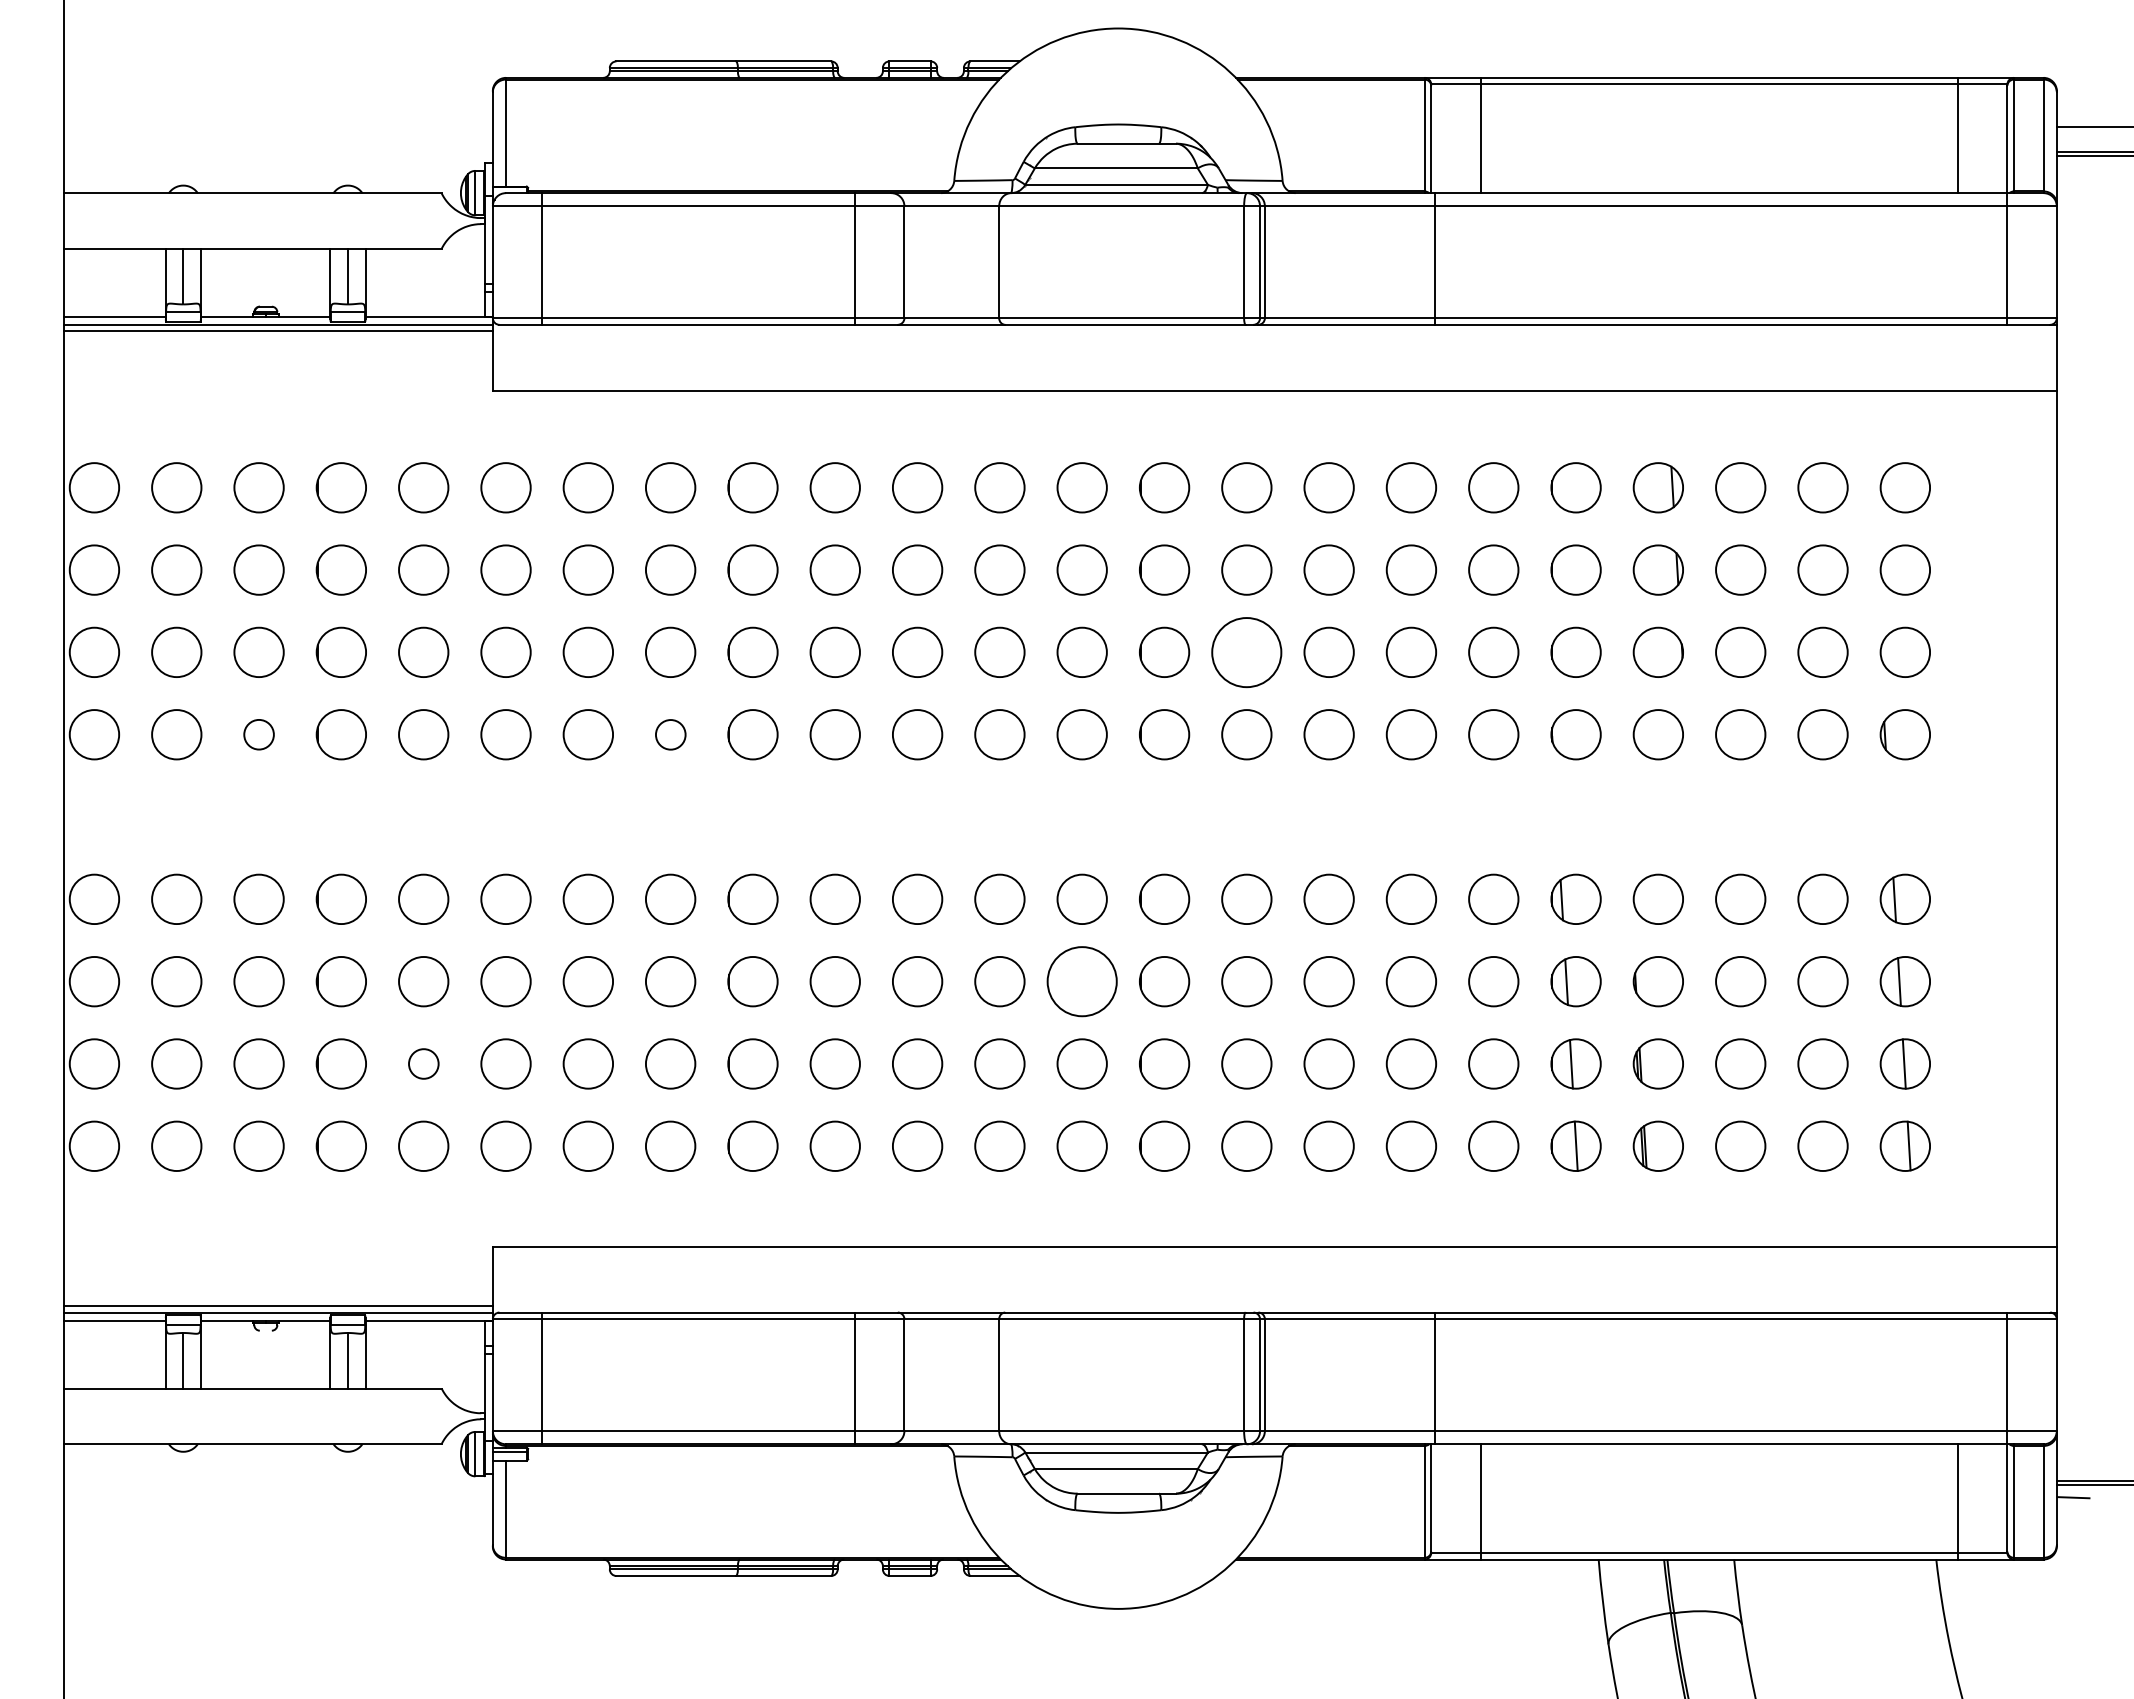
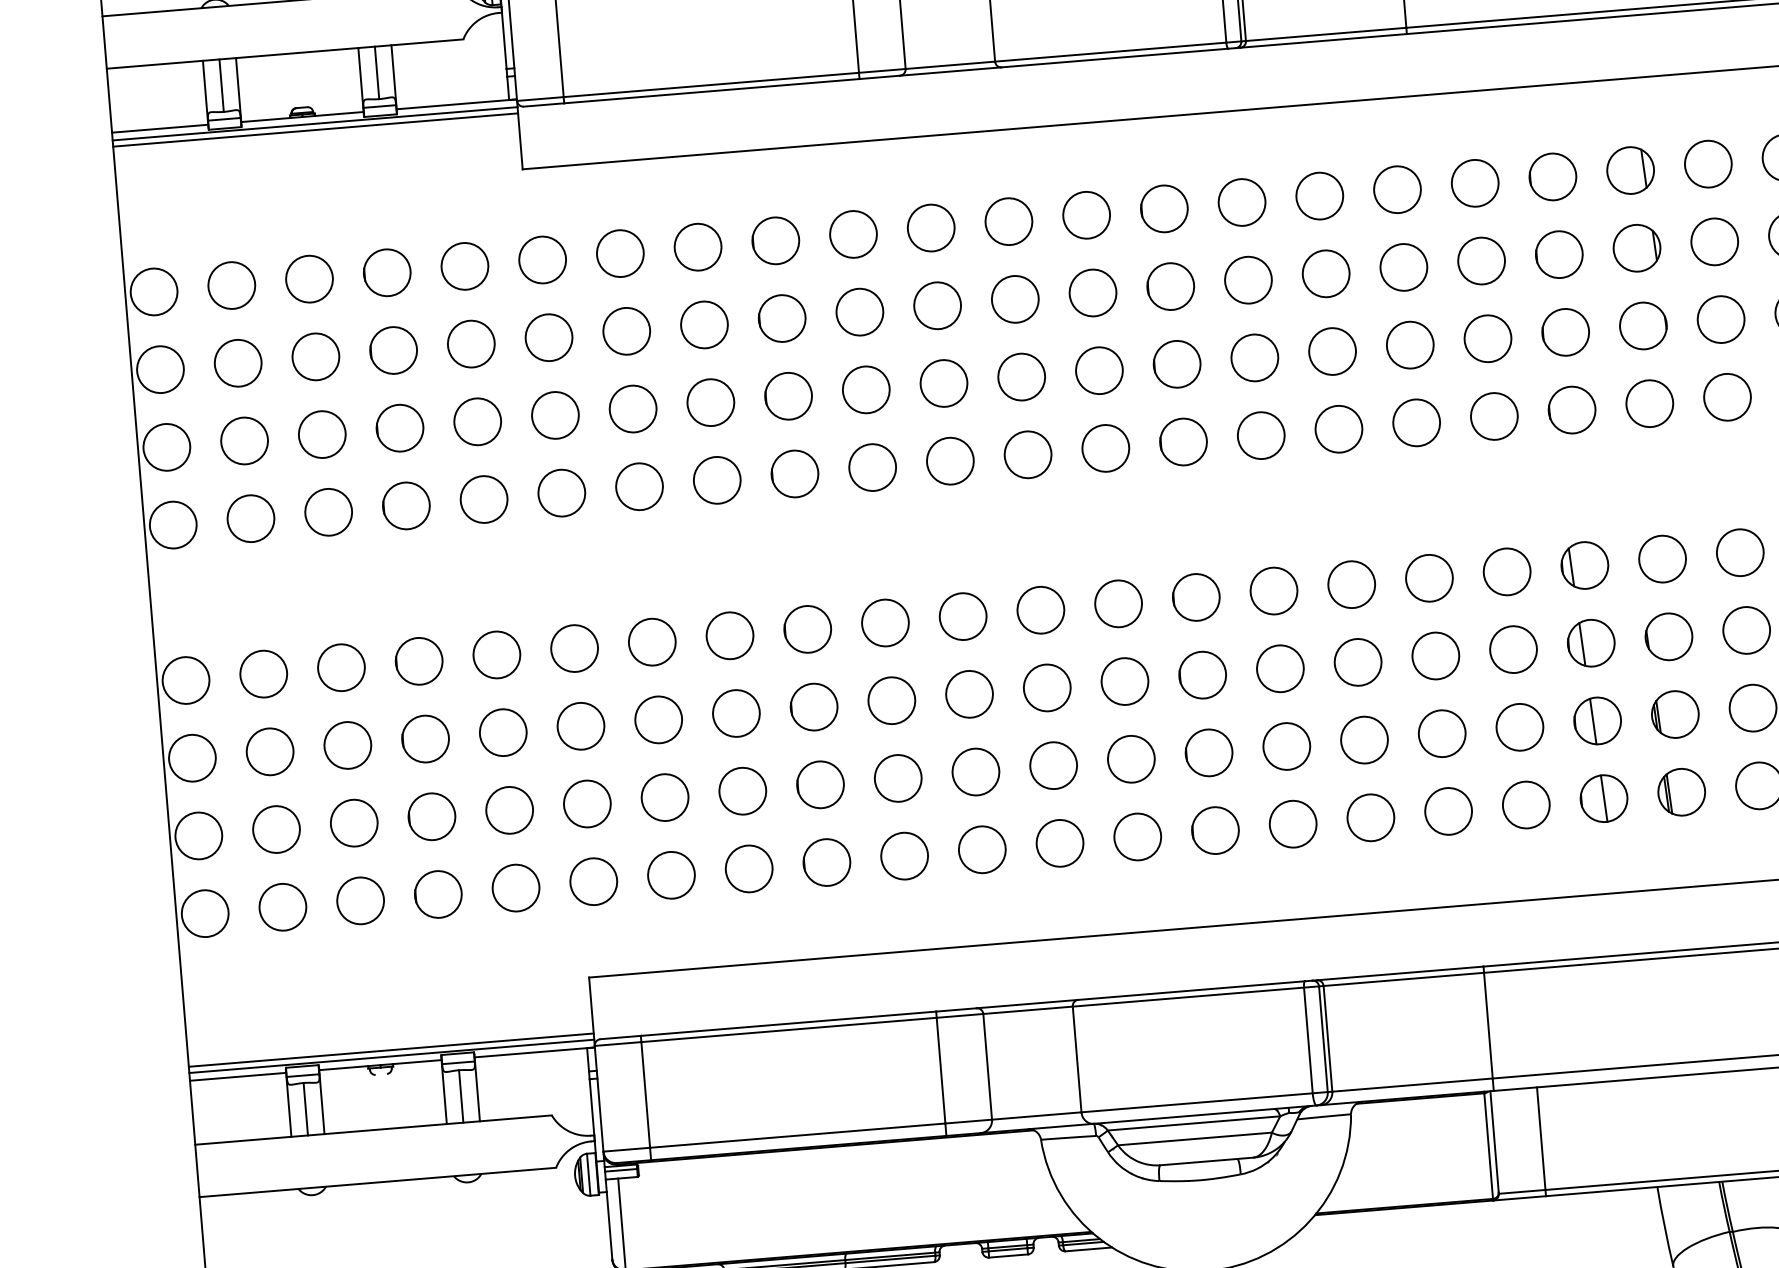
circle: (1246, 651) -> (1254, 357), size x0.71
circle: (258, 734) -> (328, 512), size x1.67
circle: (670, 734) -> (717, 480), size x1.67
circle: (1081, 981) -> (1124, 681), size x0.71
circle: (423, 1063) -> (509, 809), size x1.67

